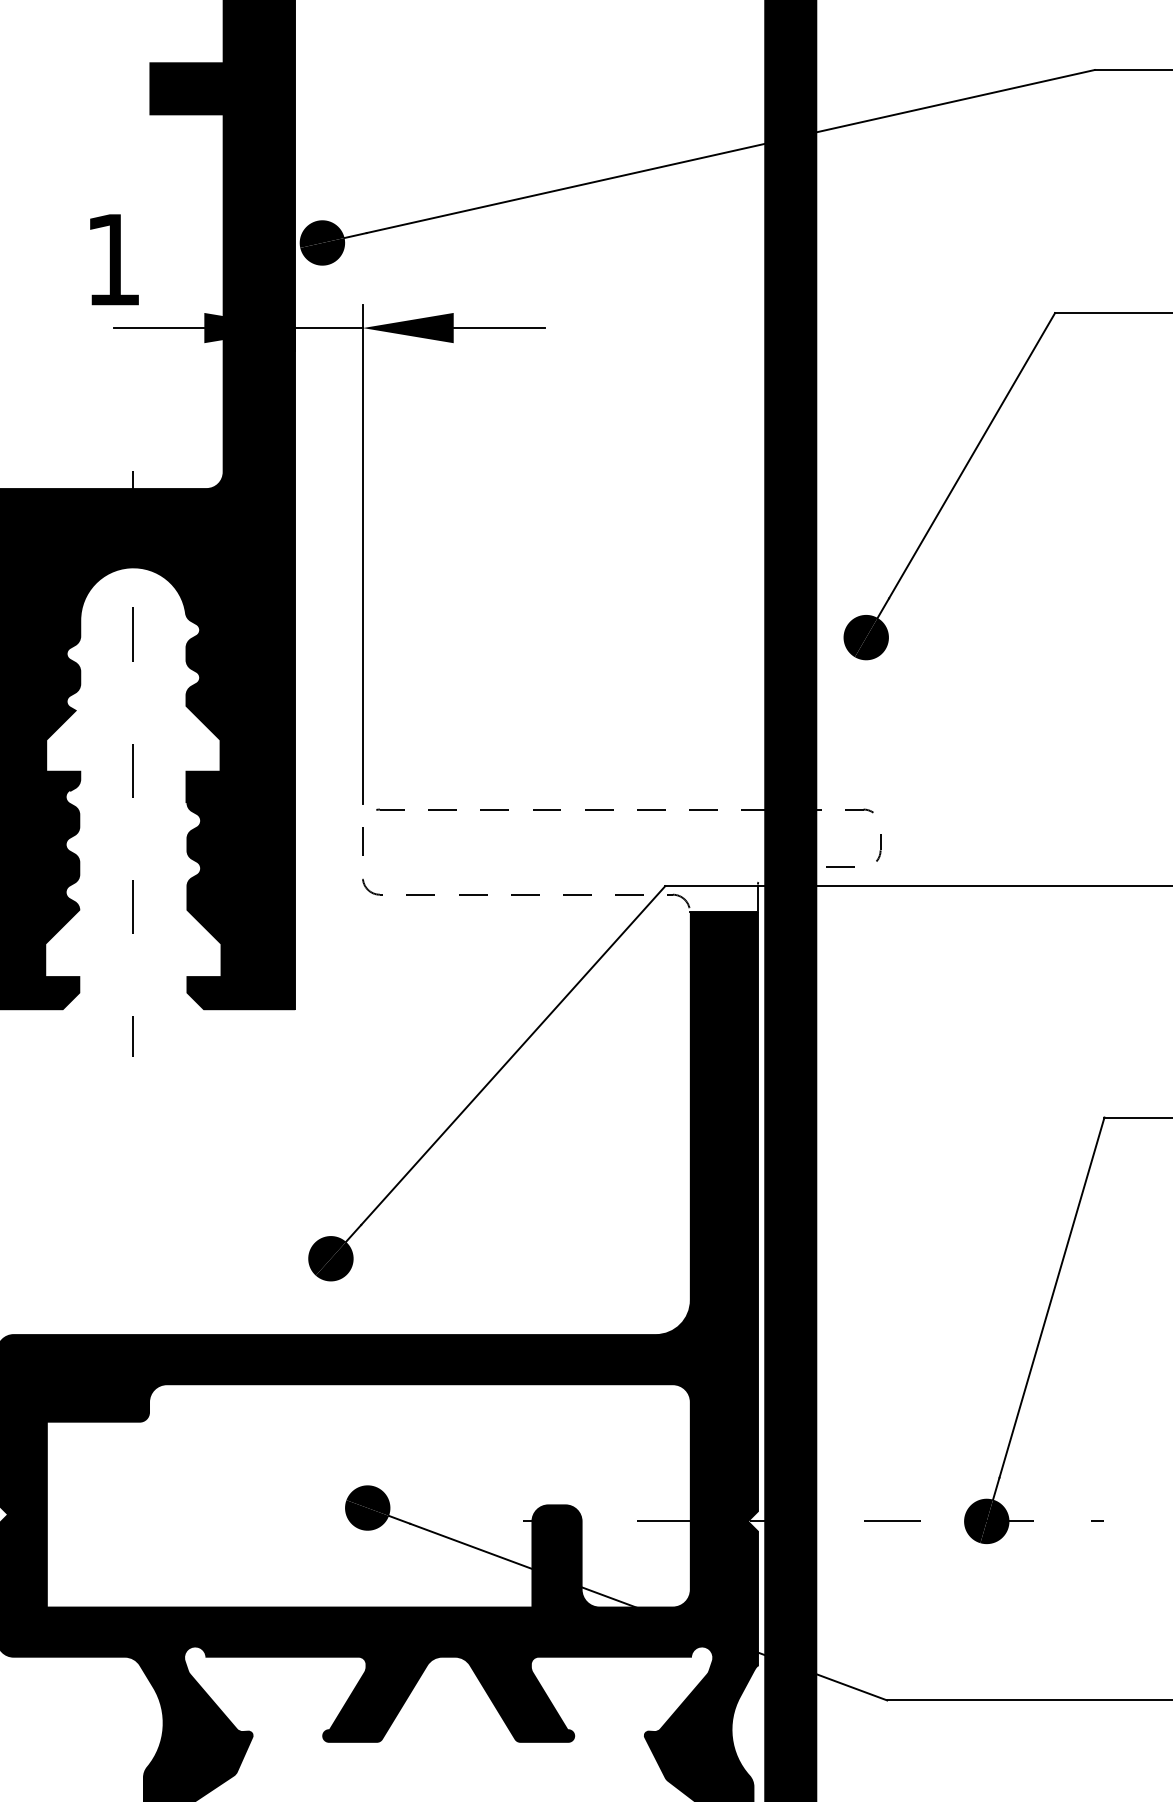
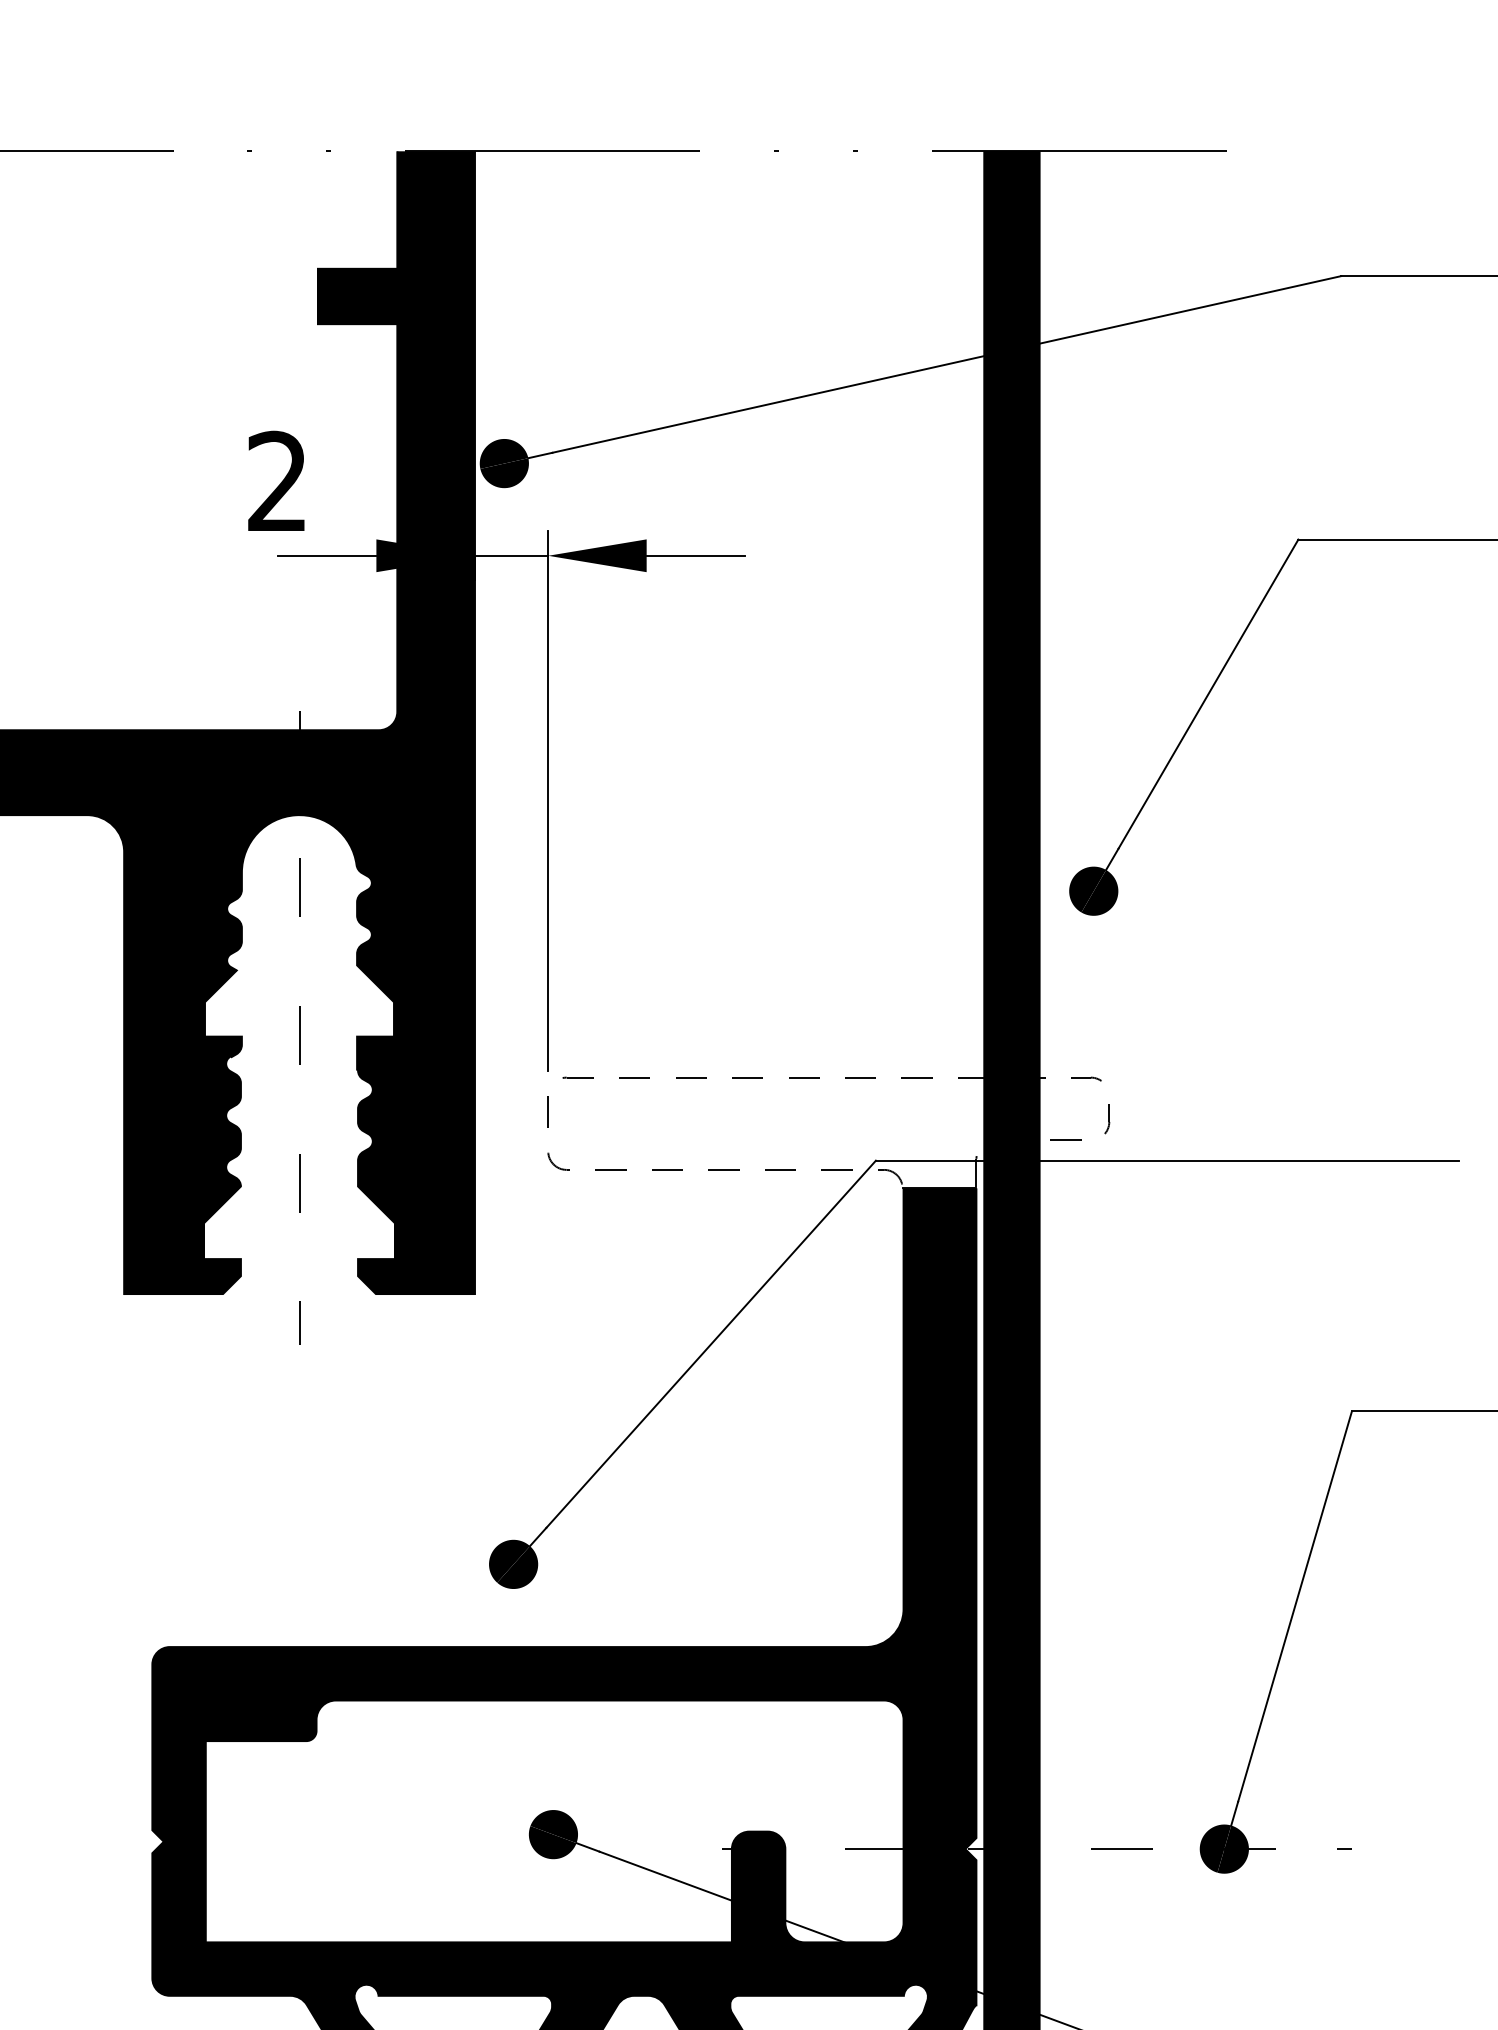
text: (112, 258) -> (276, 480), 1 -> 2

